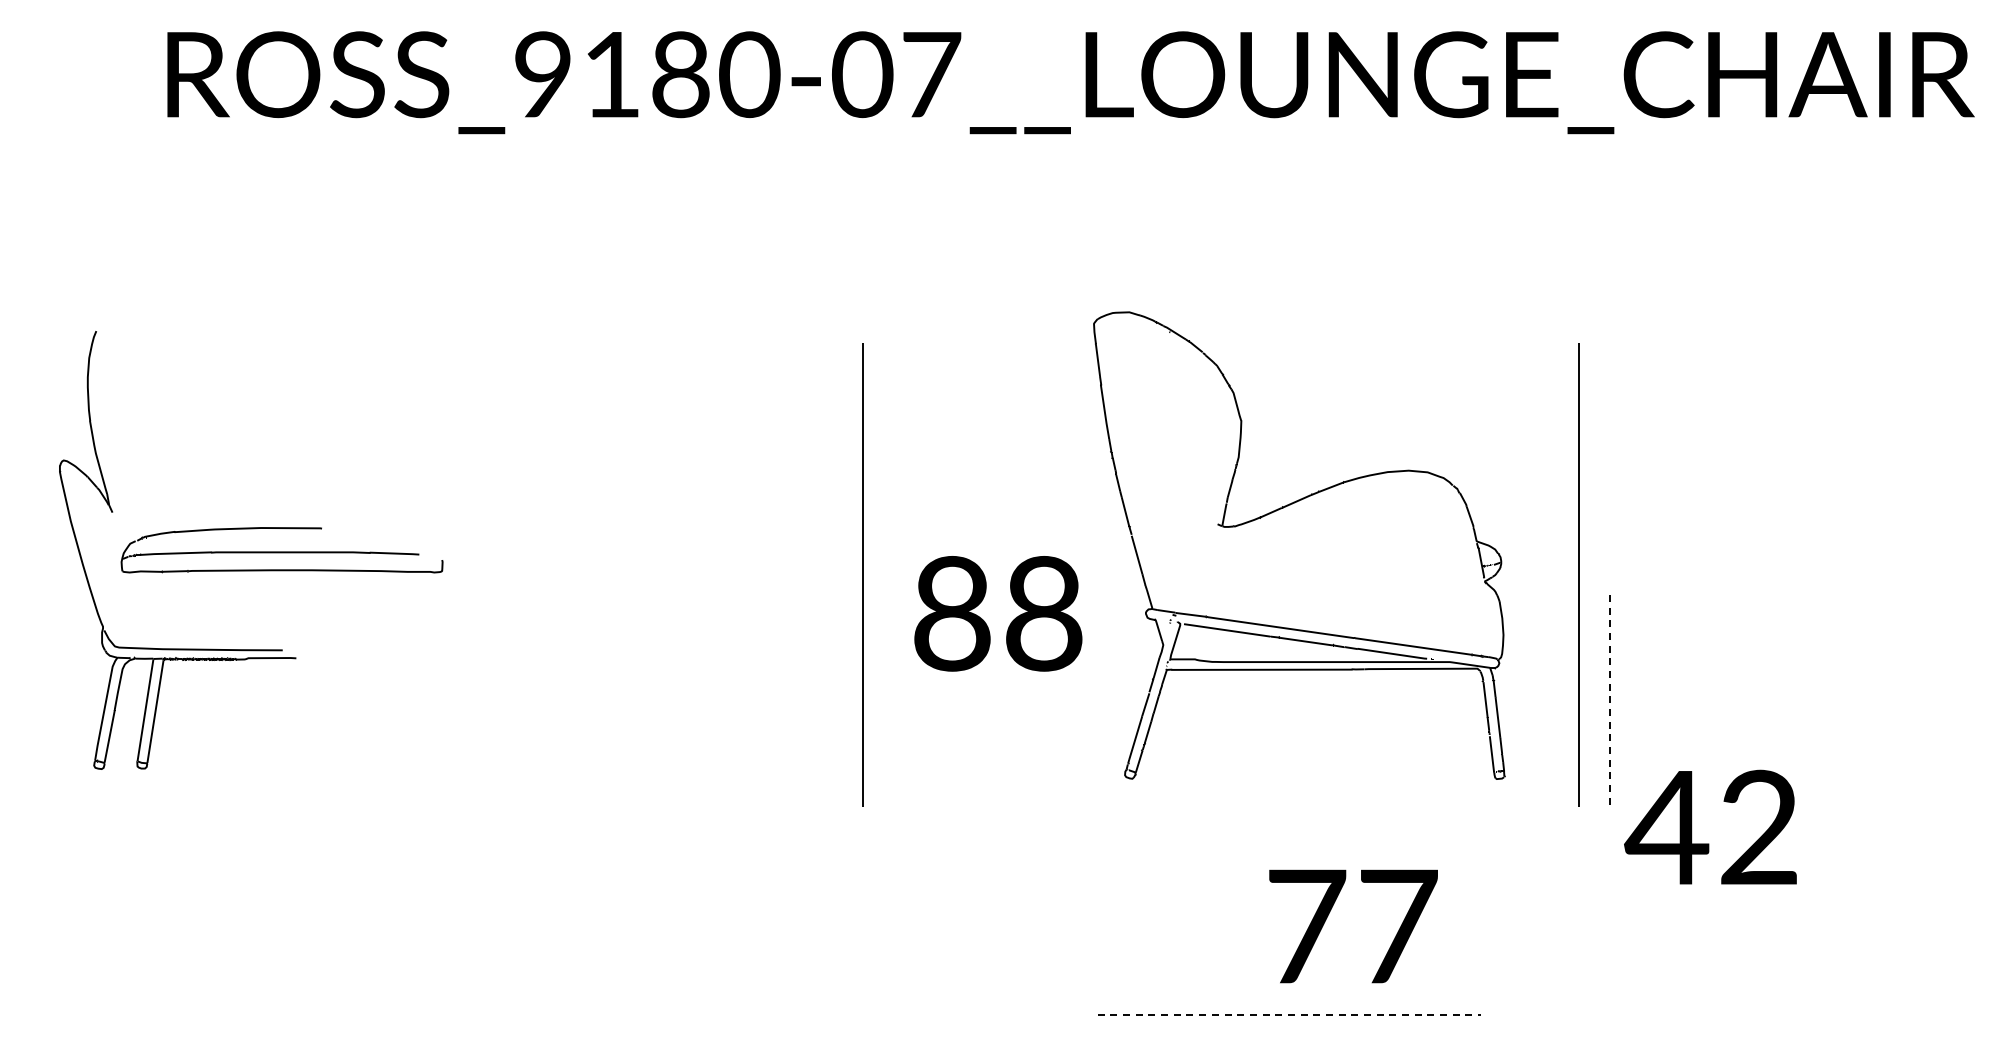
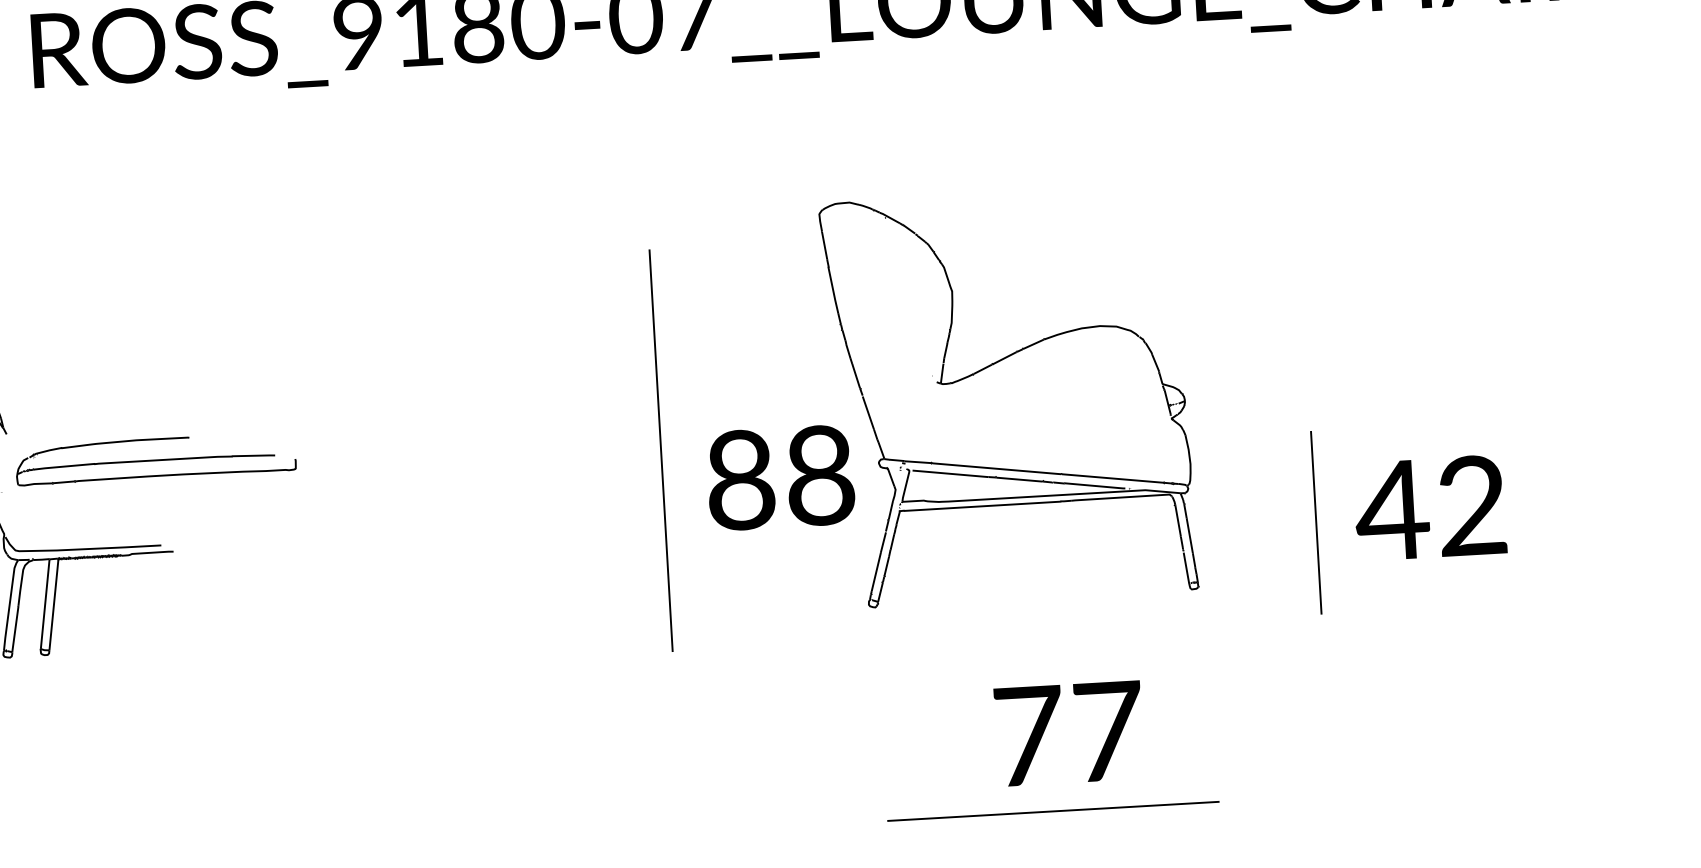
part: (1299, 545) -> (1008, 396), moved
line: (1578, 574) -> (1282, 414), removed
line: (1609, 700) -> (1315, 522), dashed -> solid
text: (1710, 826) -> (1429, 507), moved
text: (1353, 926) -> (1069, 733), moved
line: (1289, 1014) -> (1053, 811), dashed -> solid

